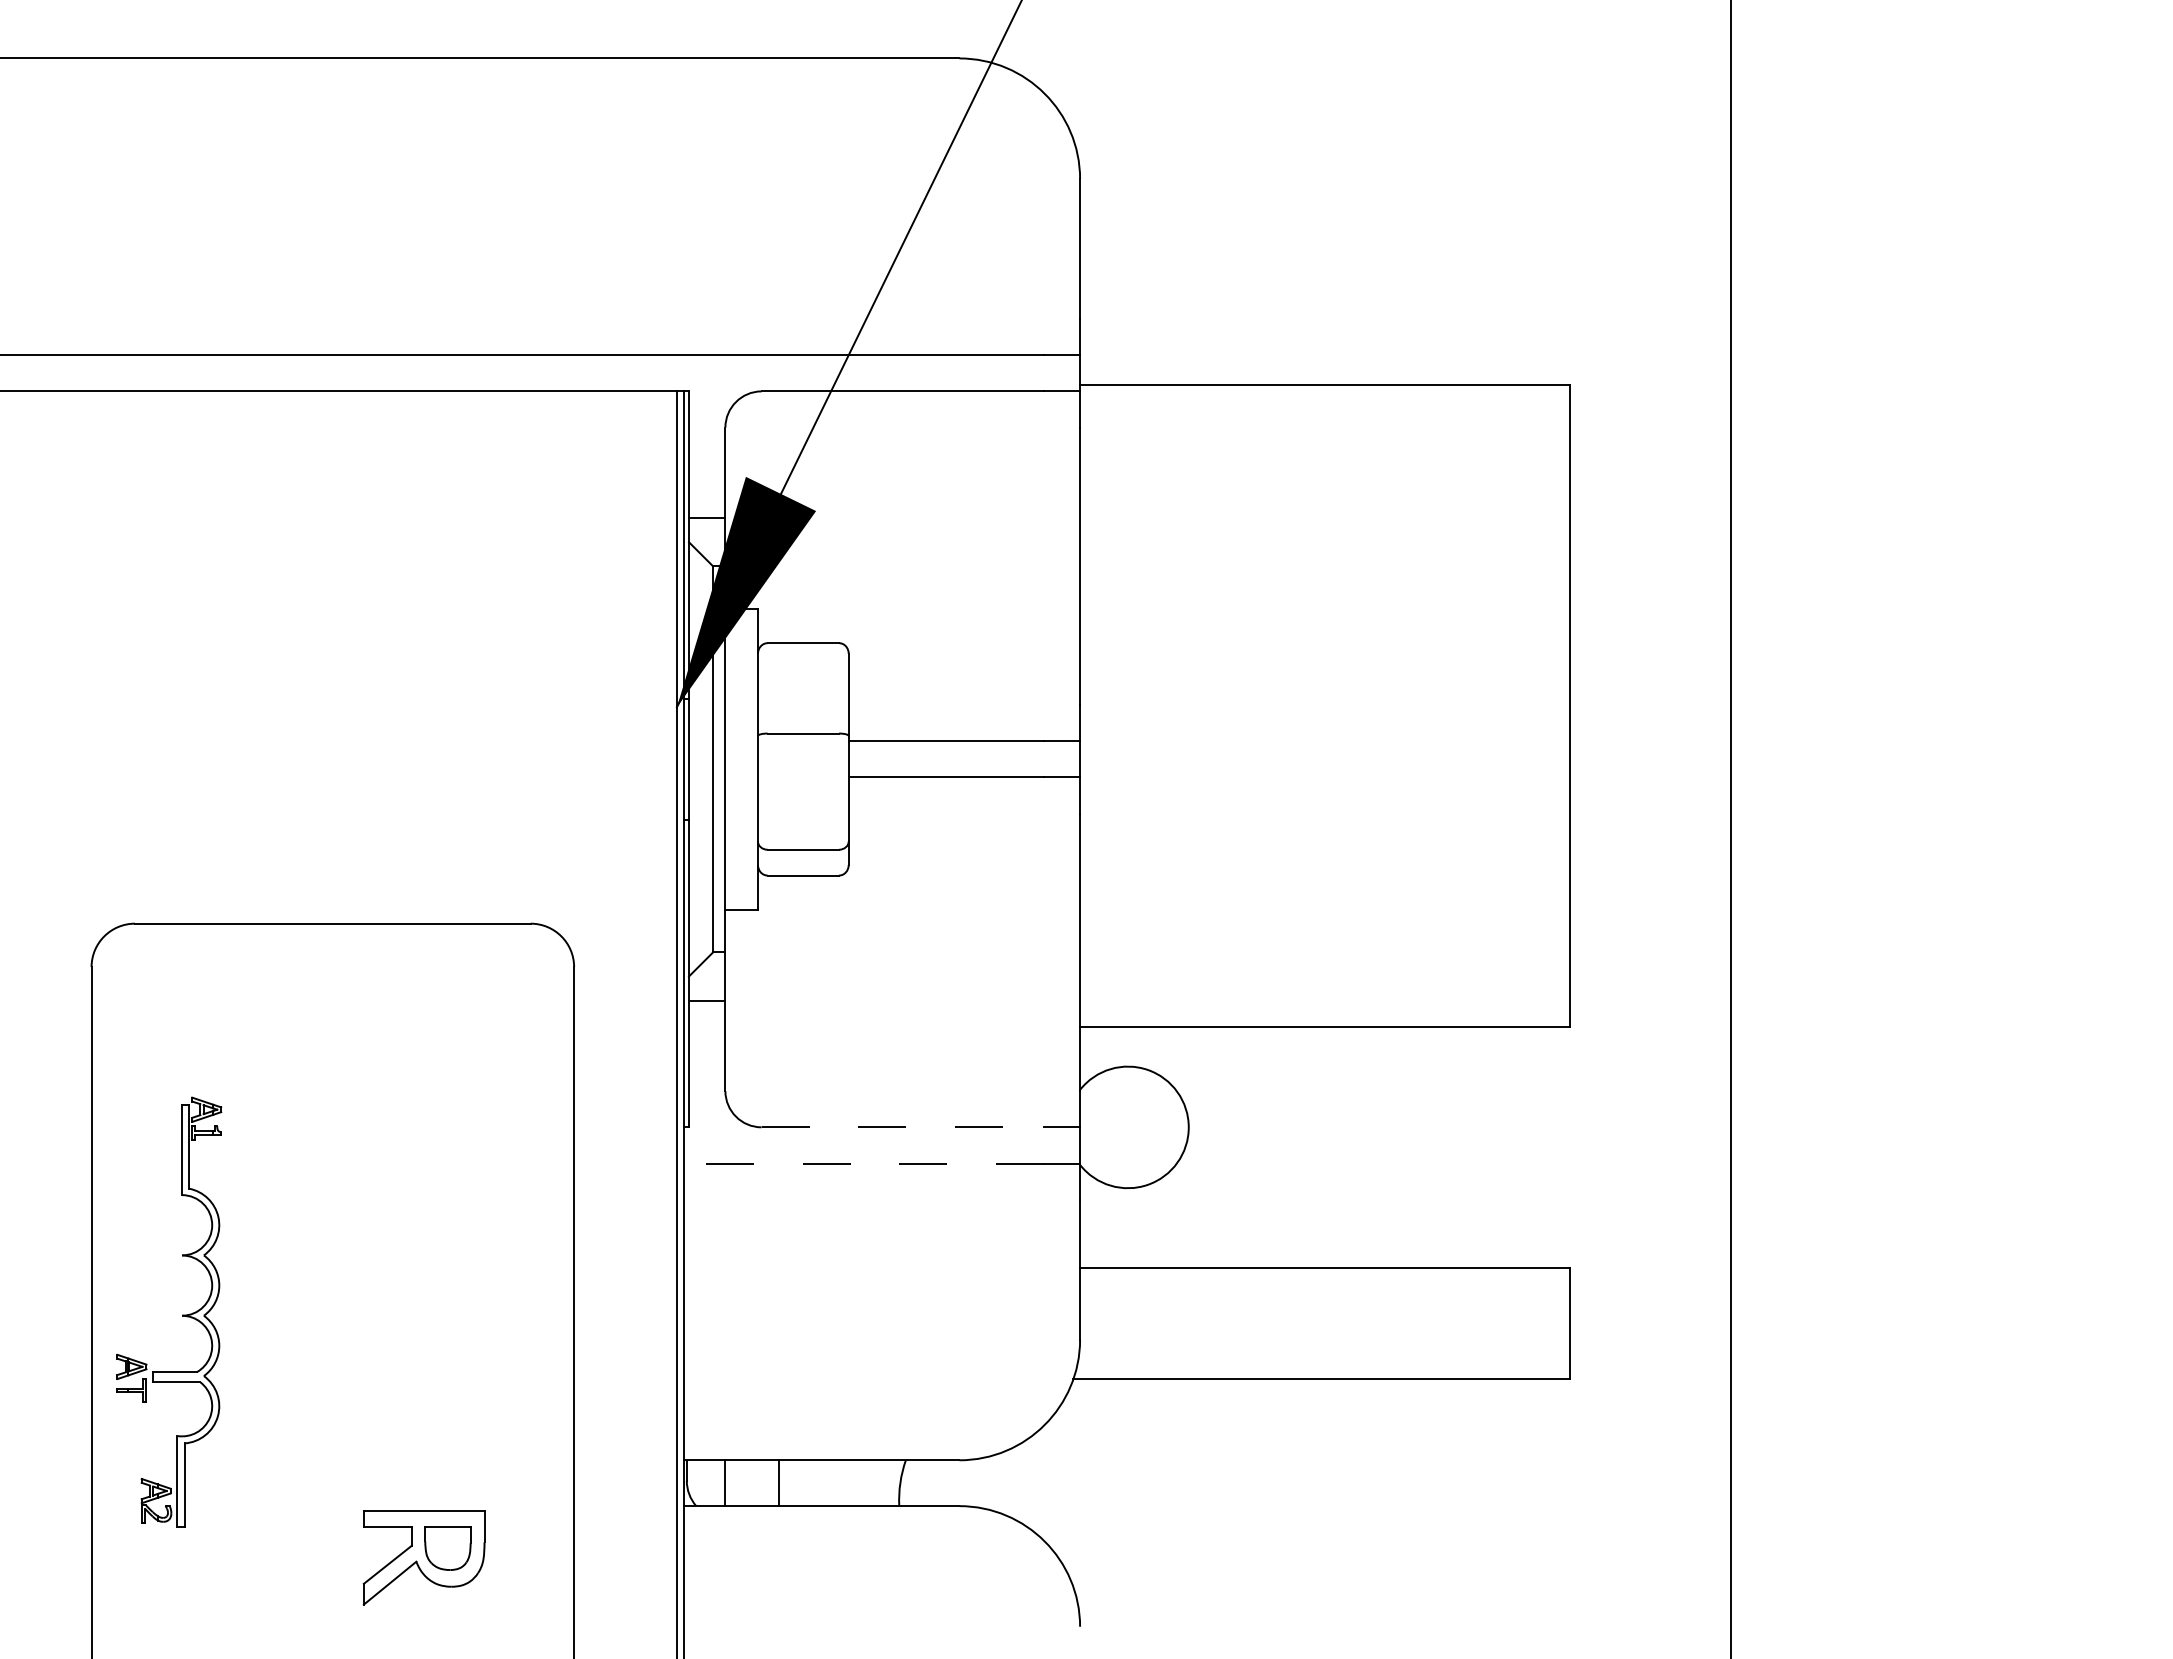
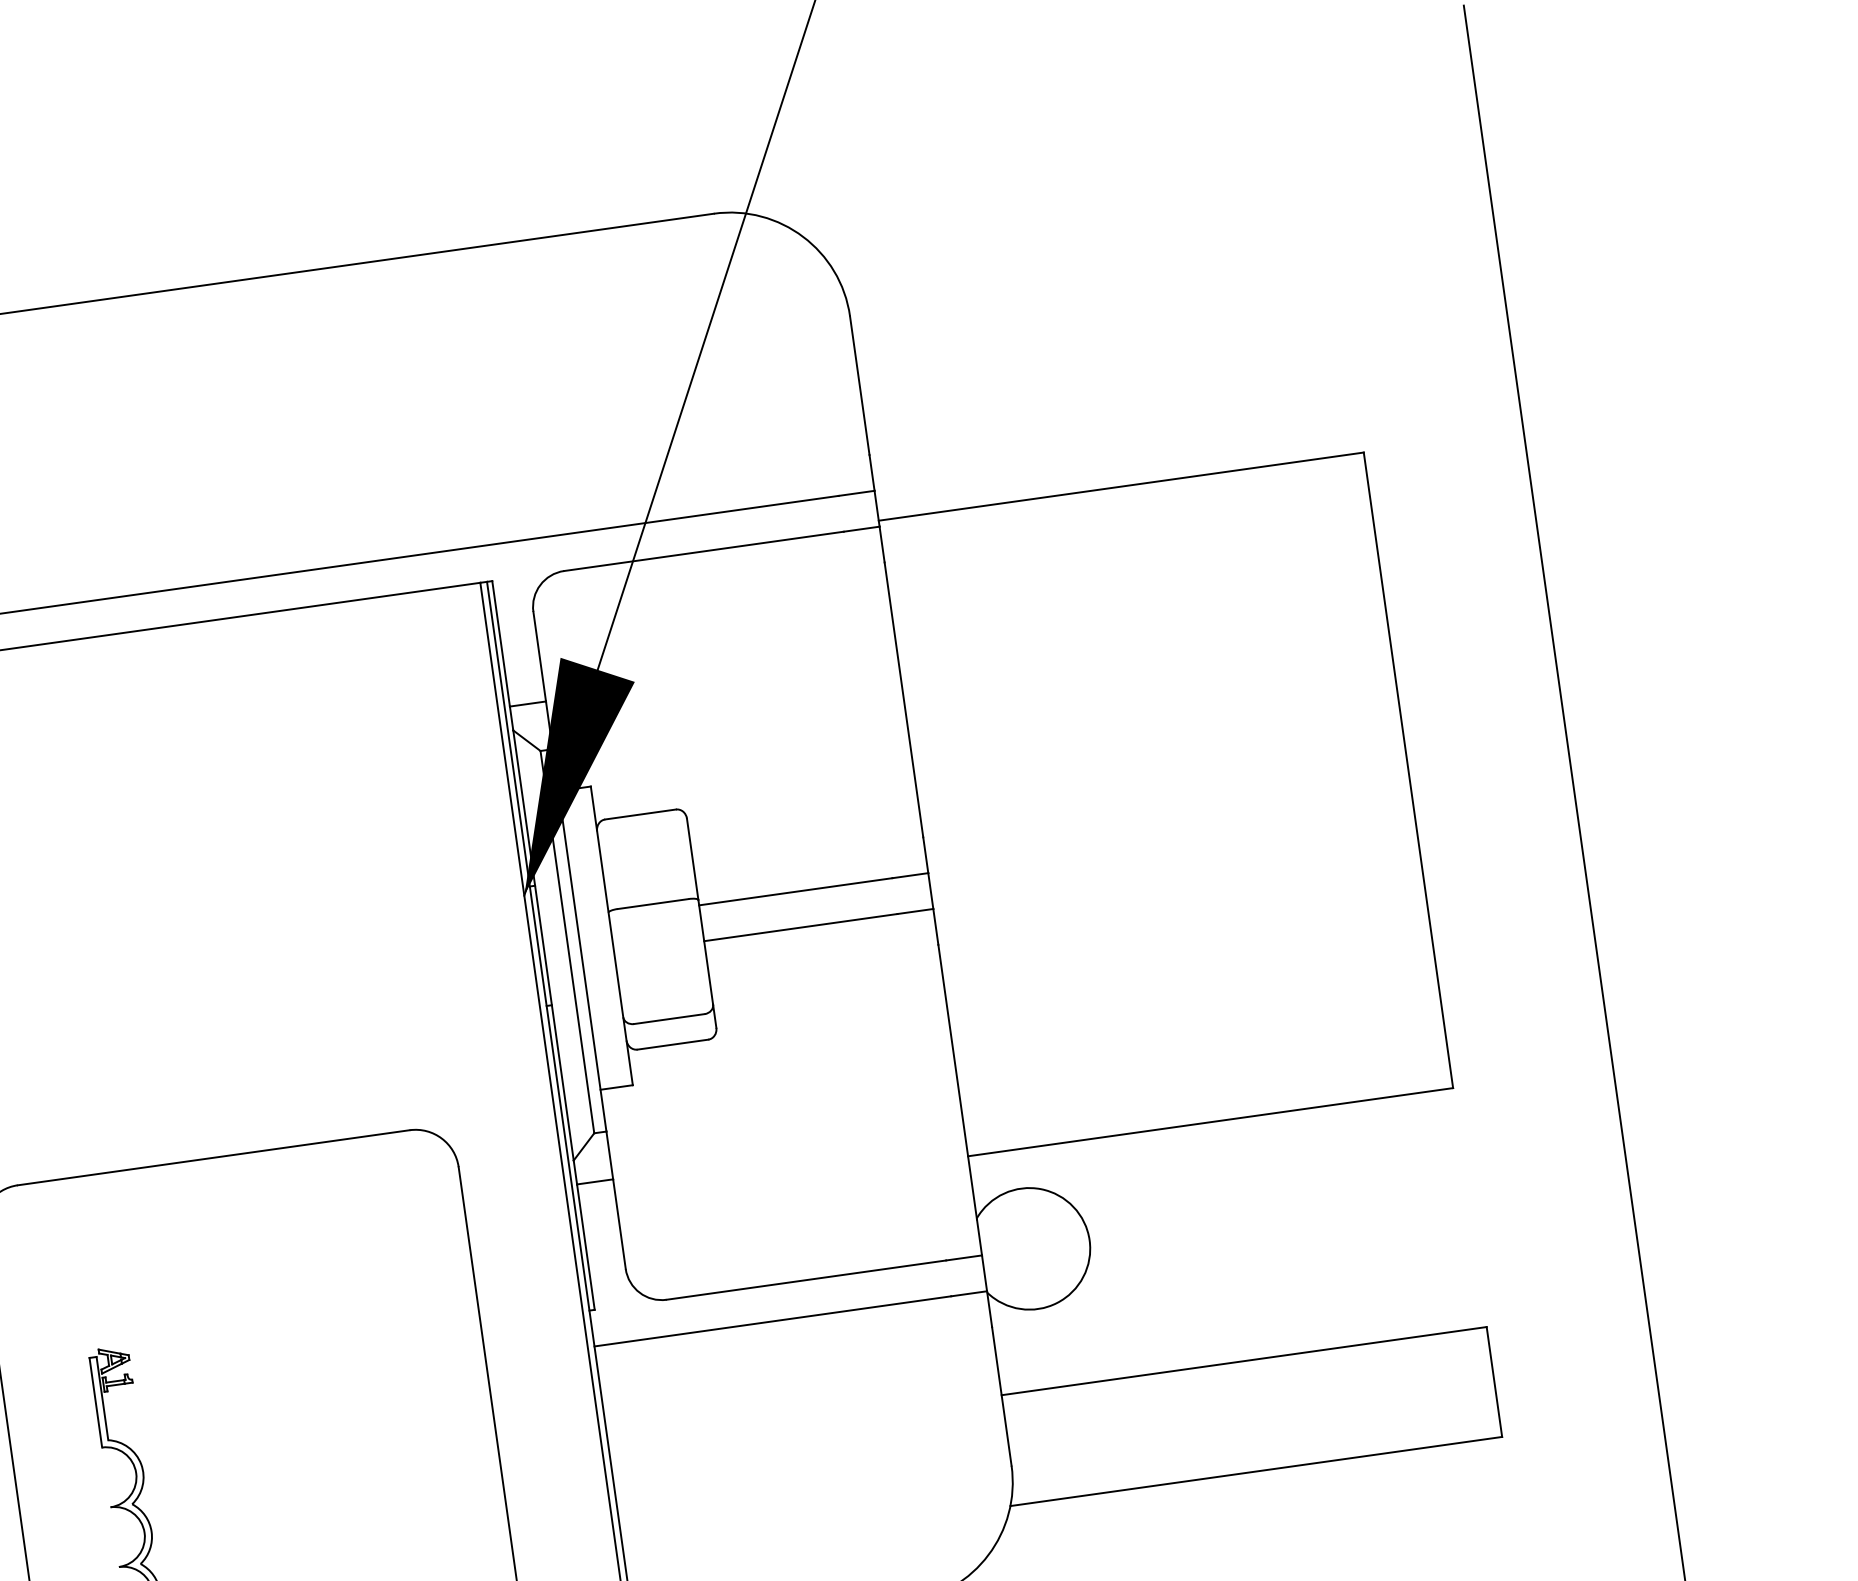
line: (903, 1127) -> (807, 1280), dashed -> solid
line: (863, 1163) -> (772, 1321), dashed -> solid

